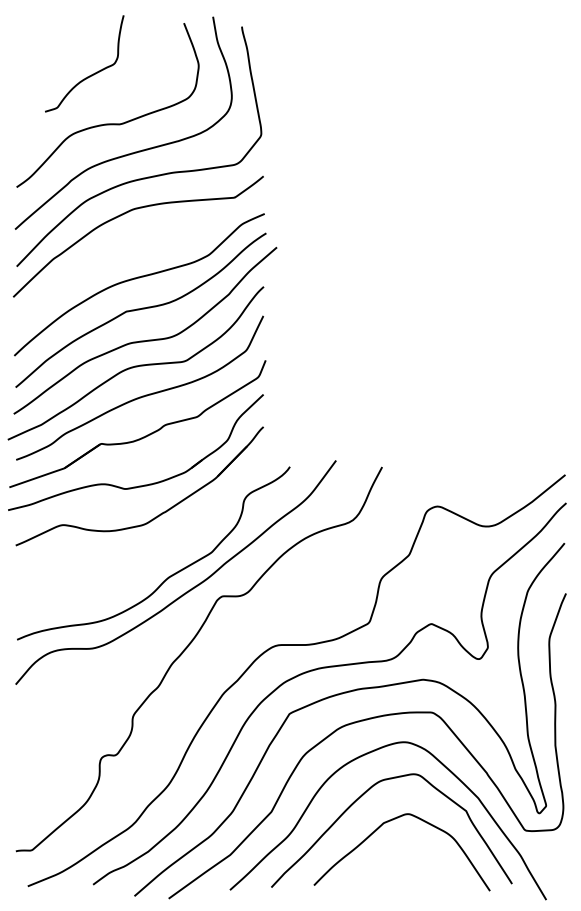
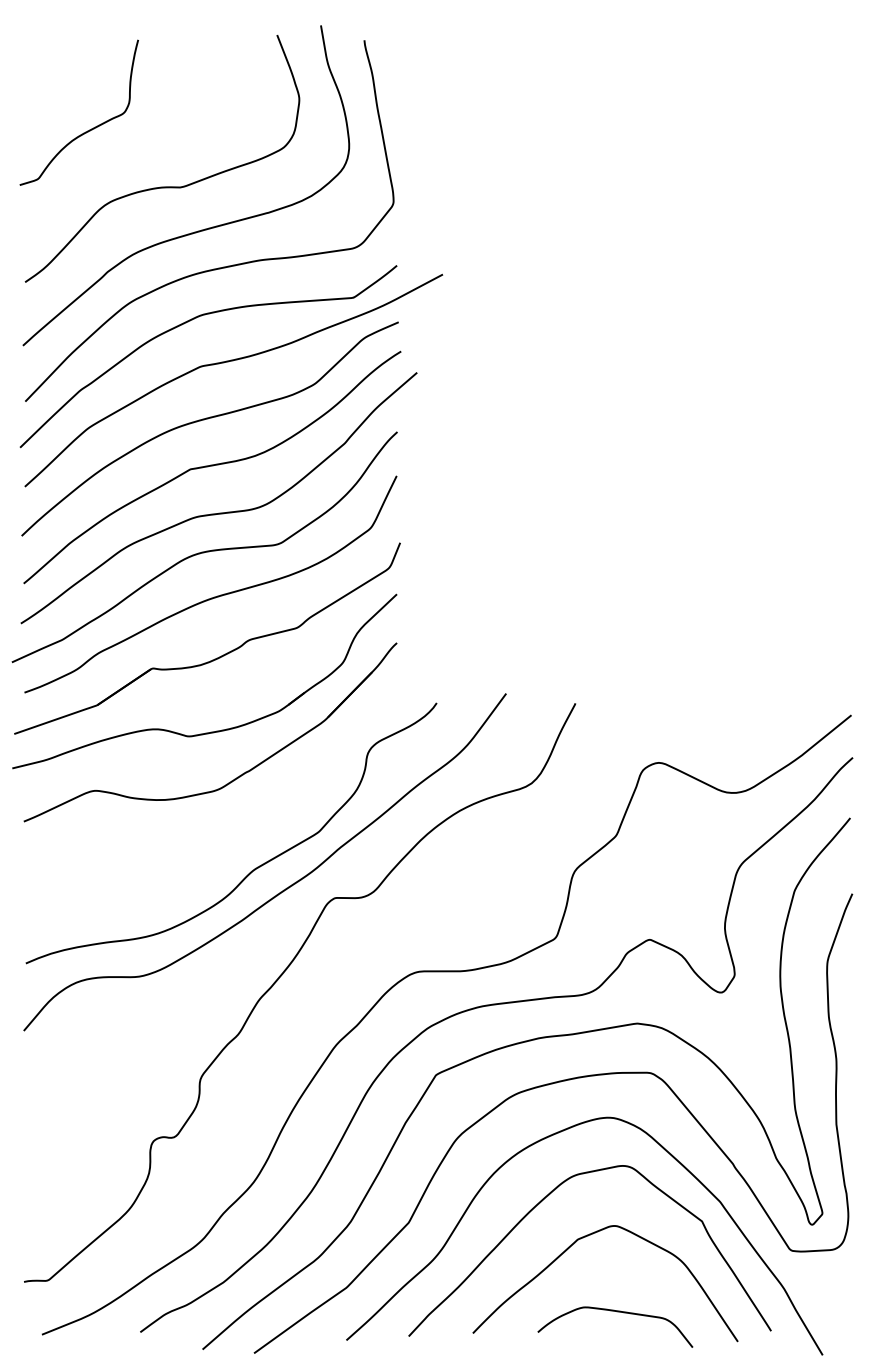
curve: (89, 75) -> (86, 130), moved
curve: (154, 240) -> (232, 362), added
curve: (412, 872) -> (621, 1313), added

